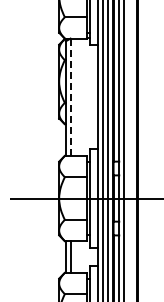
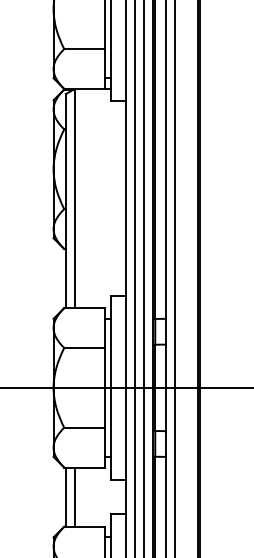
line: (70, 97) -> (74, 199), dashed -> solid

